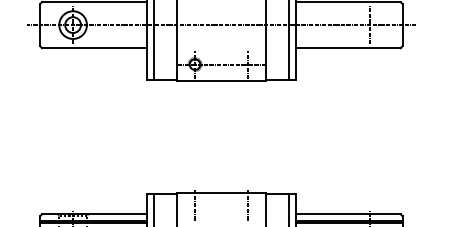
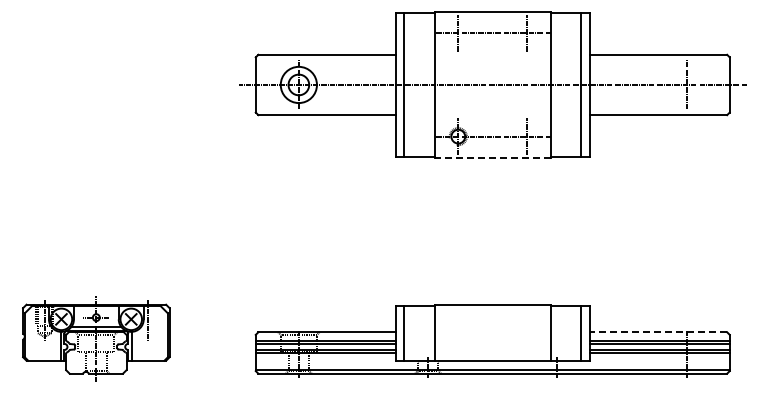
line: (221, 81) -> (492, 158), solid -> dashed
line: (195, 205) -> (458, 320), removed
line: (247, 205) -> (527, 320), removed
line: (348, 214) -> (658, 332), solid -> dashed

